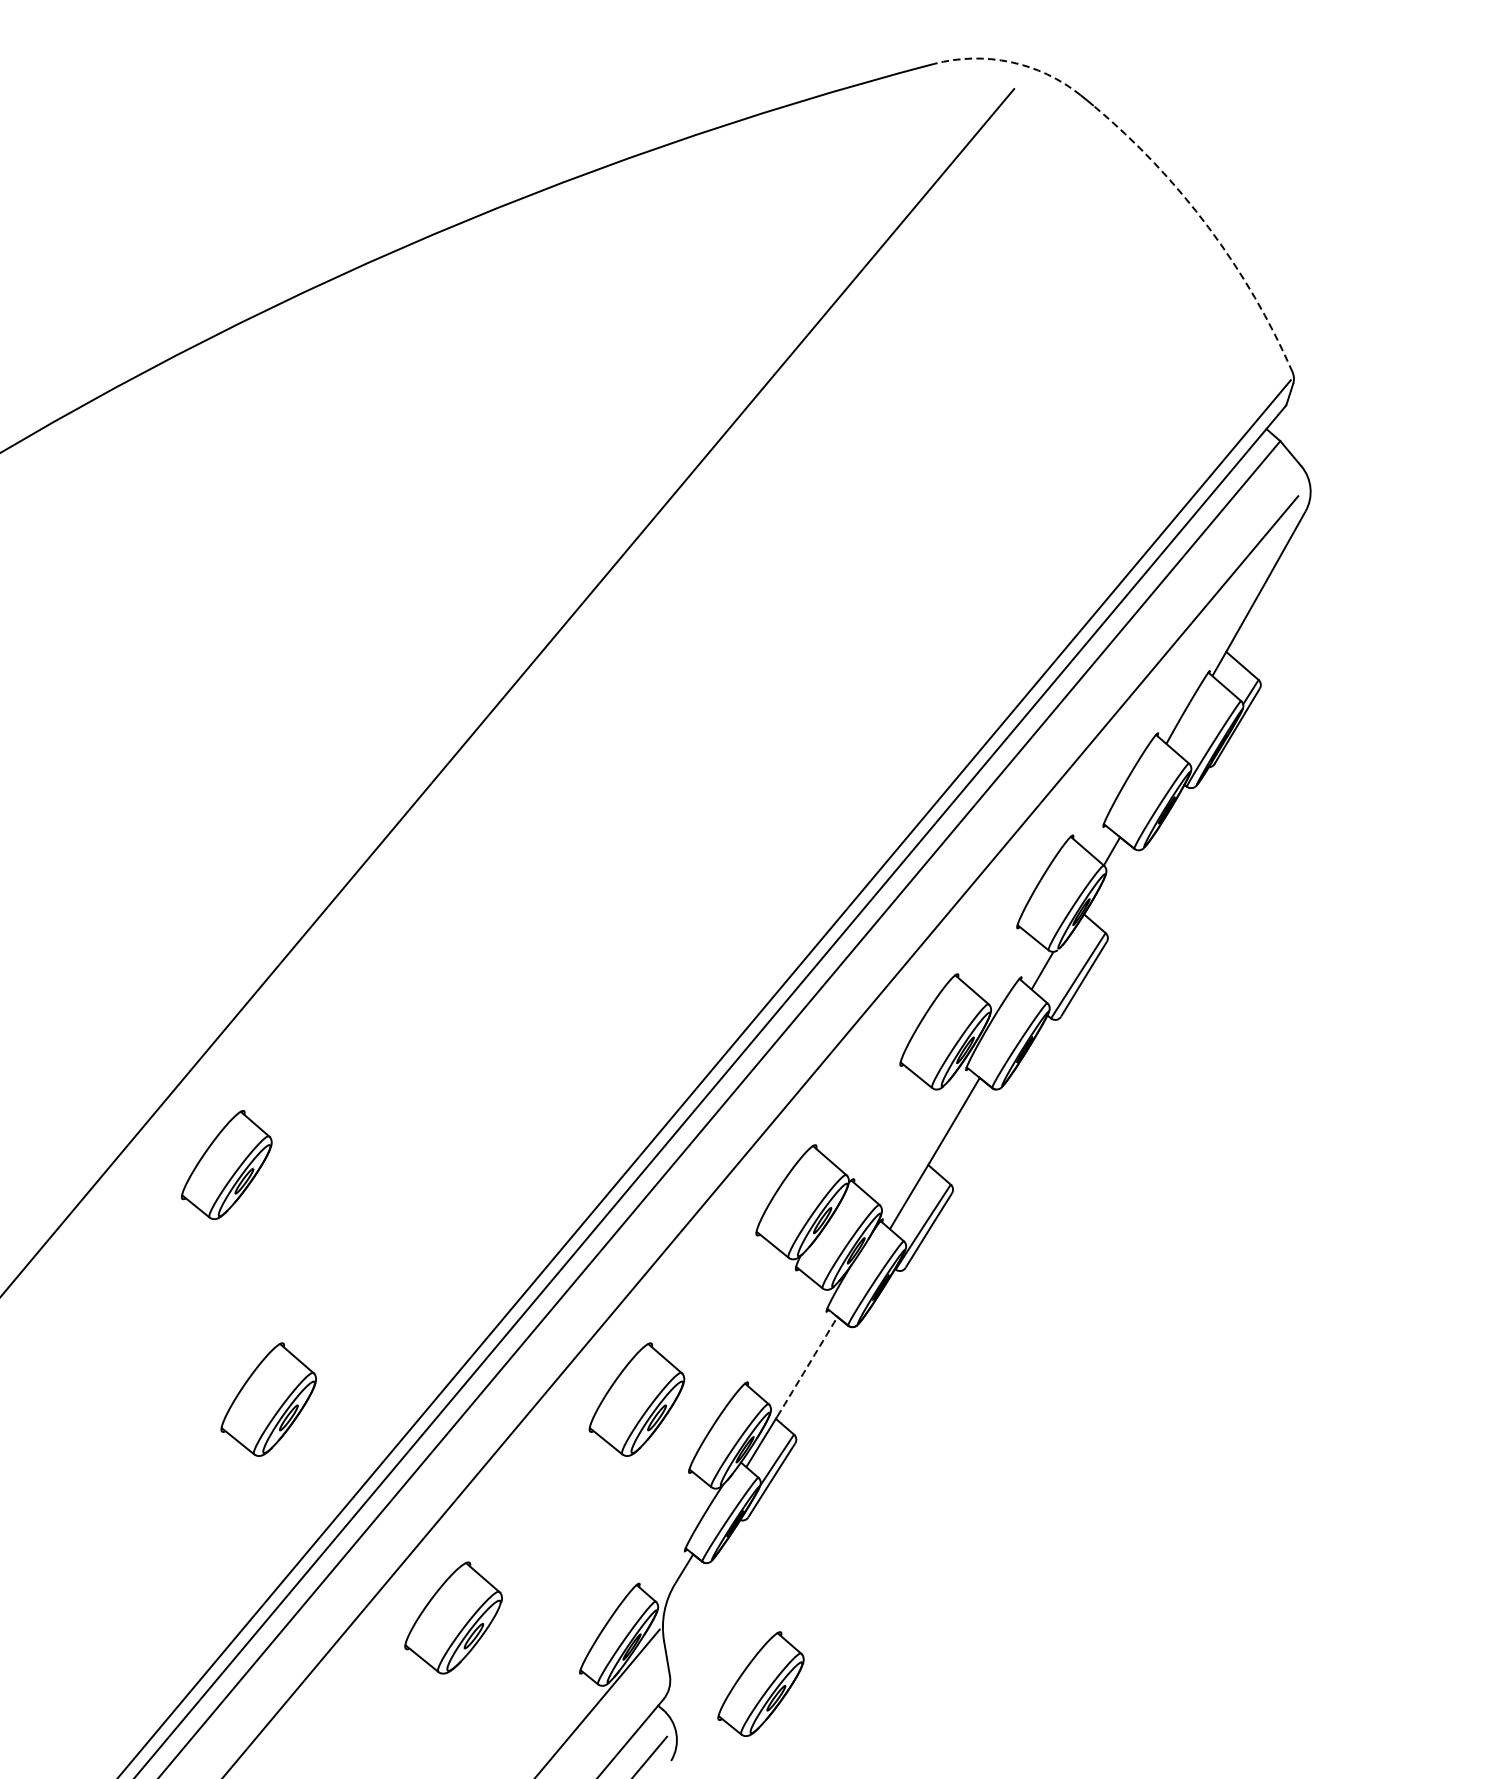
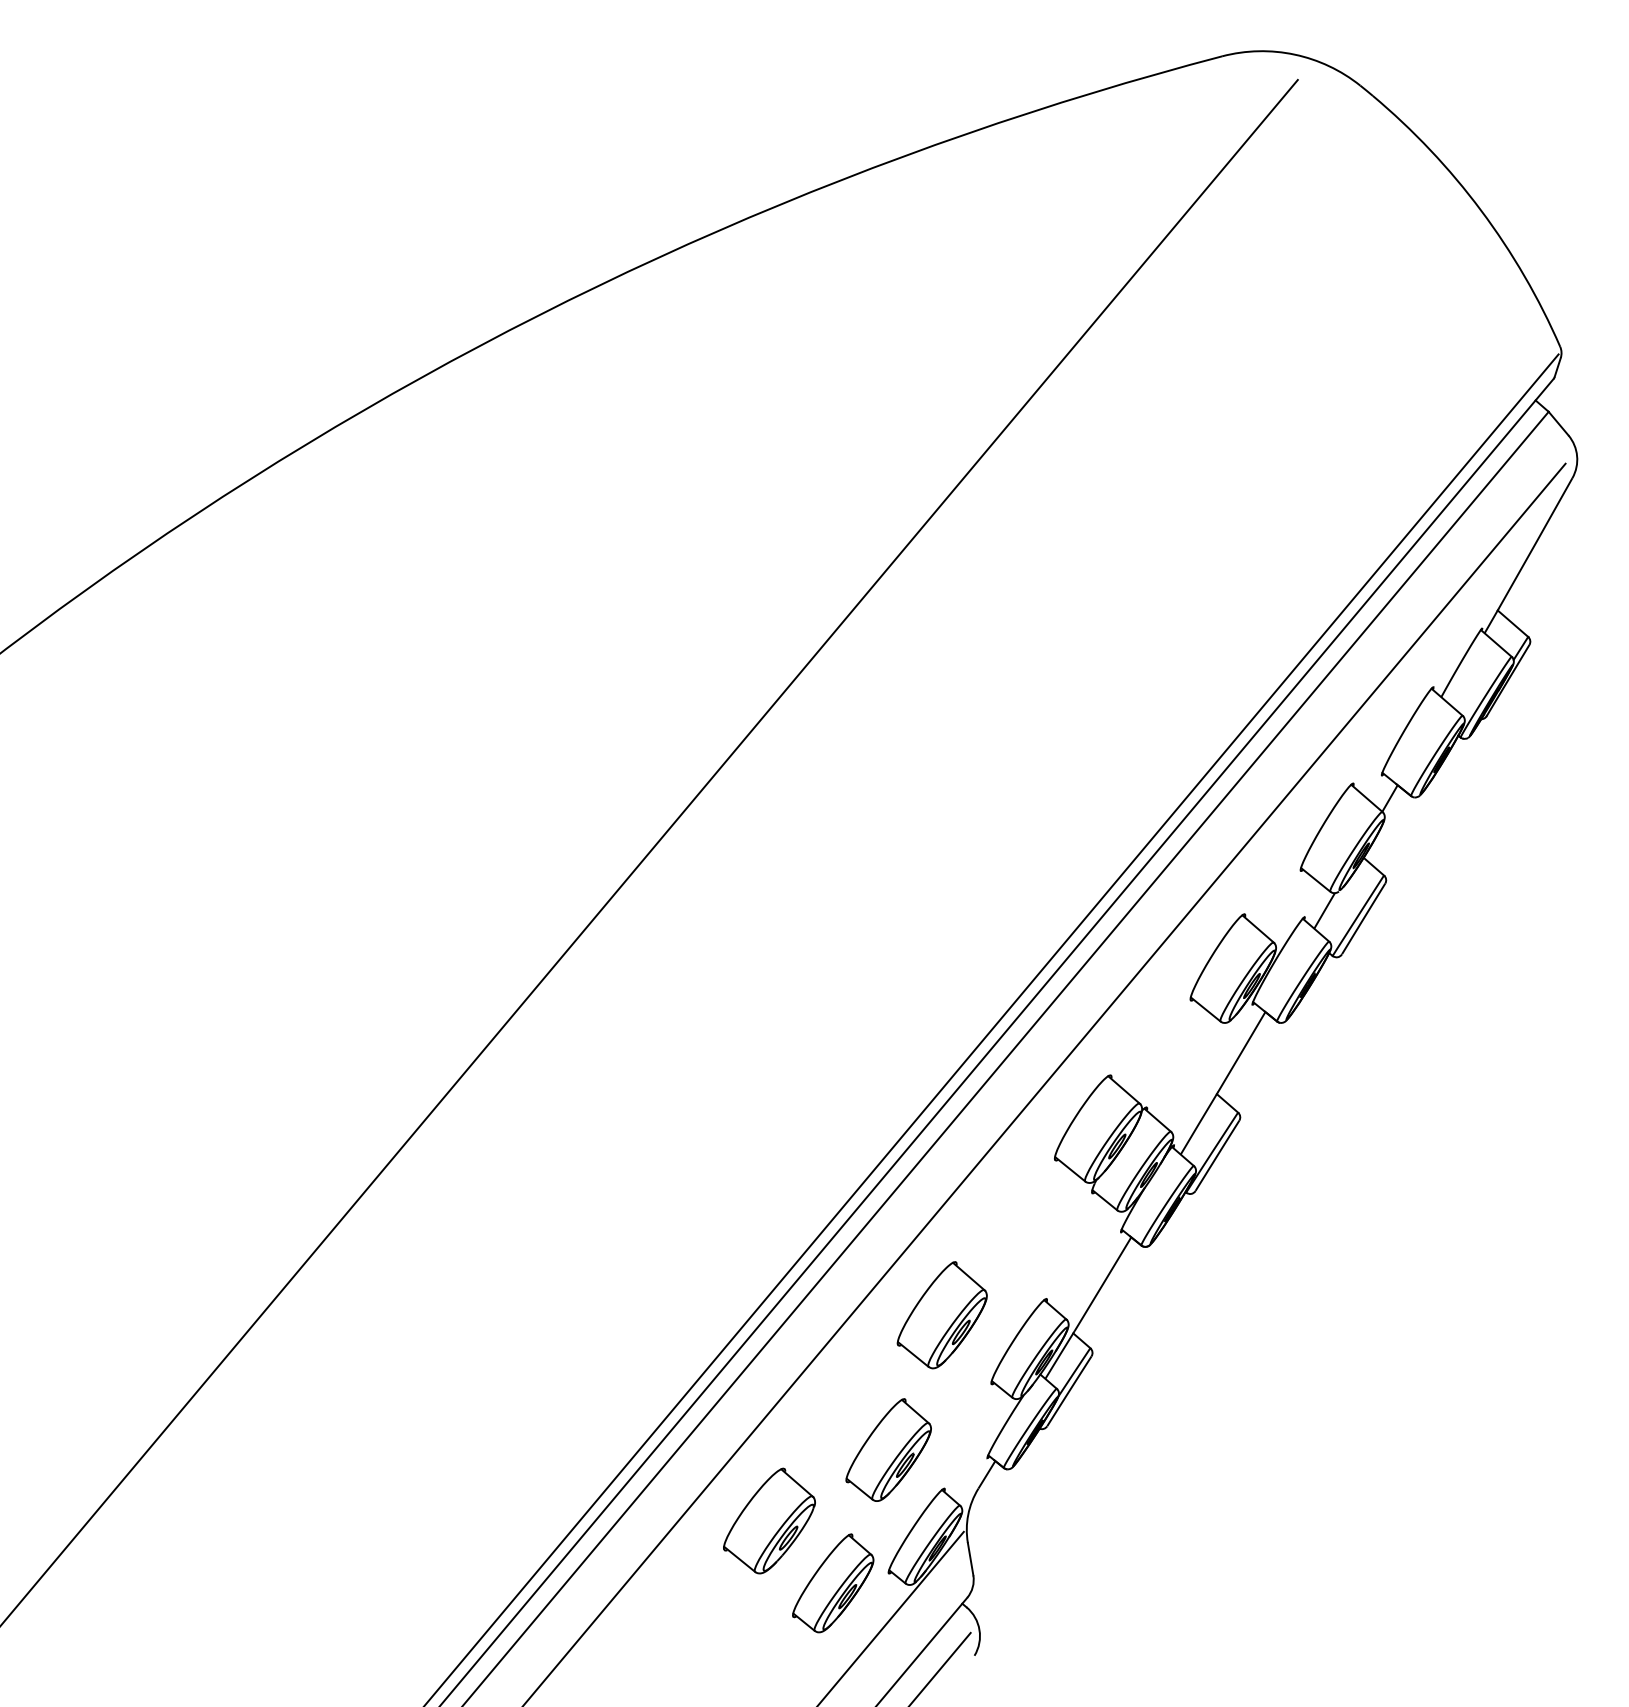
arc: (1010, 62) -> (1294, 54), dashed -> solid
arc: (1209, 227) -> (1481, 210), dashed -> solid
part: (226, 1164) -> (888, 1449), moved
arc: (807, 1367) -> (1103, 1284), dashed -> solid
part: (267, 1399) -> (594, 1315), removed
part: (761, 1684) -> (833, 1583), moved

